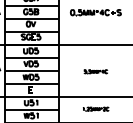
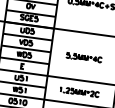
part: (95, 71) -> (83, 57), size x1.67
part: (95, 108) -> (79, 91), size x1.67

